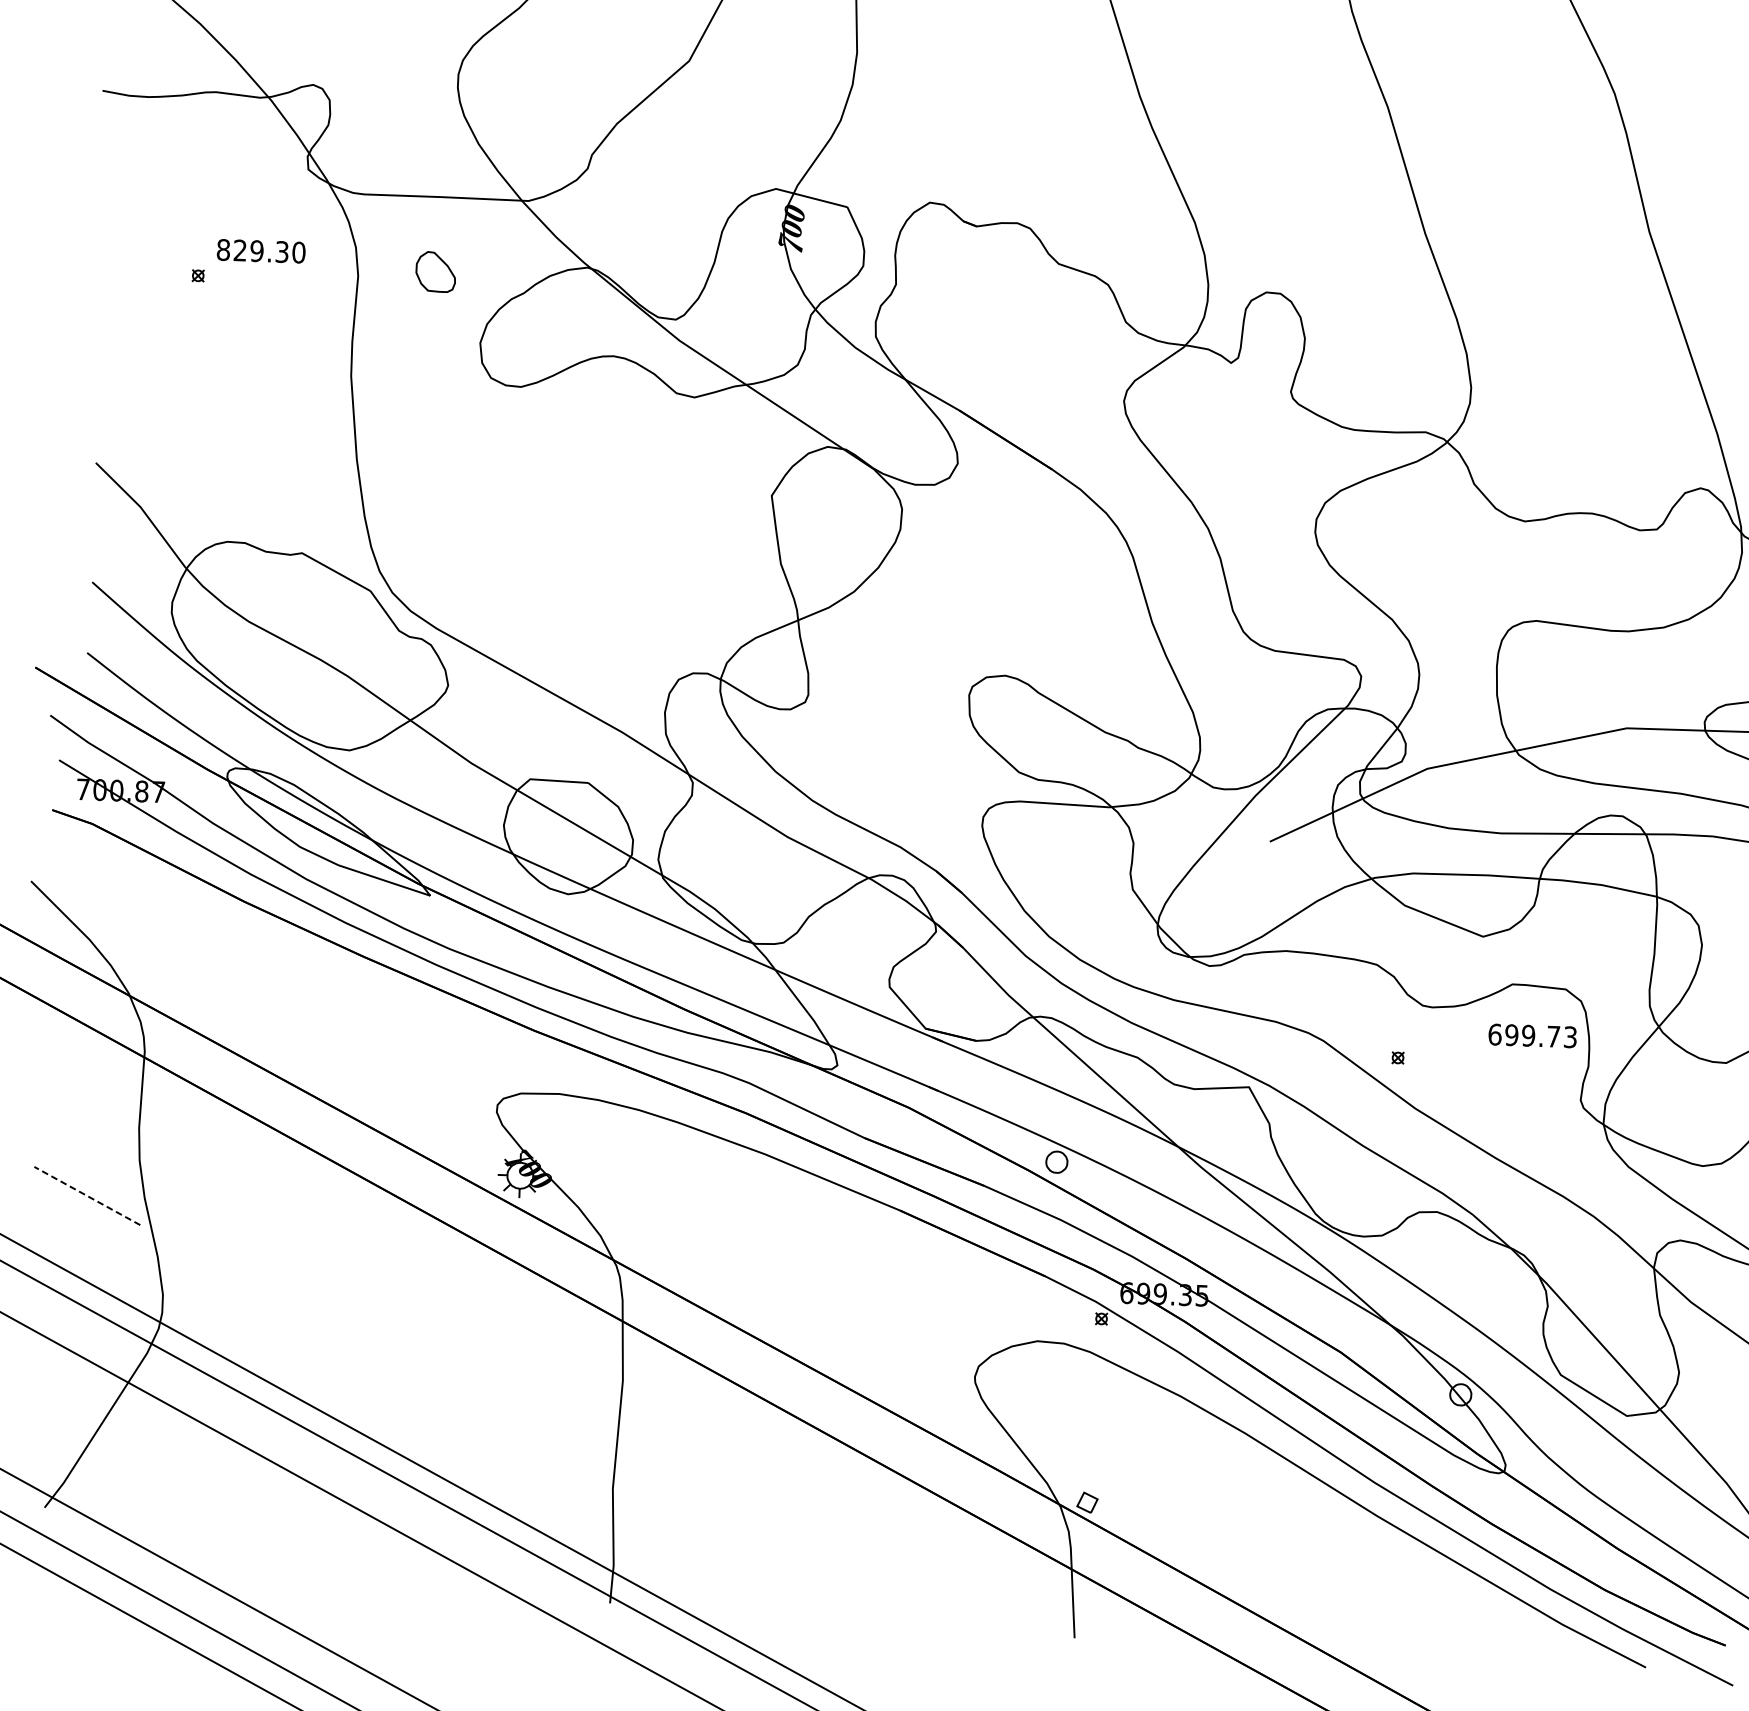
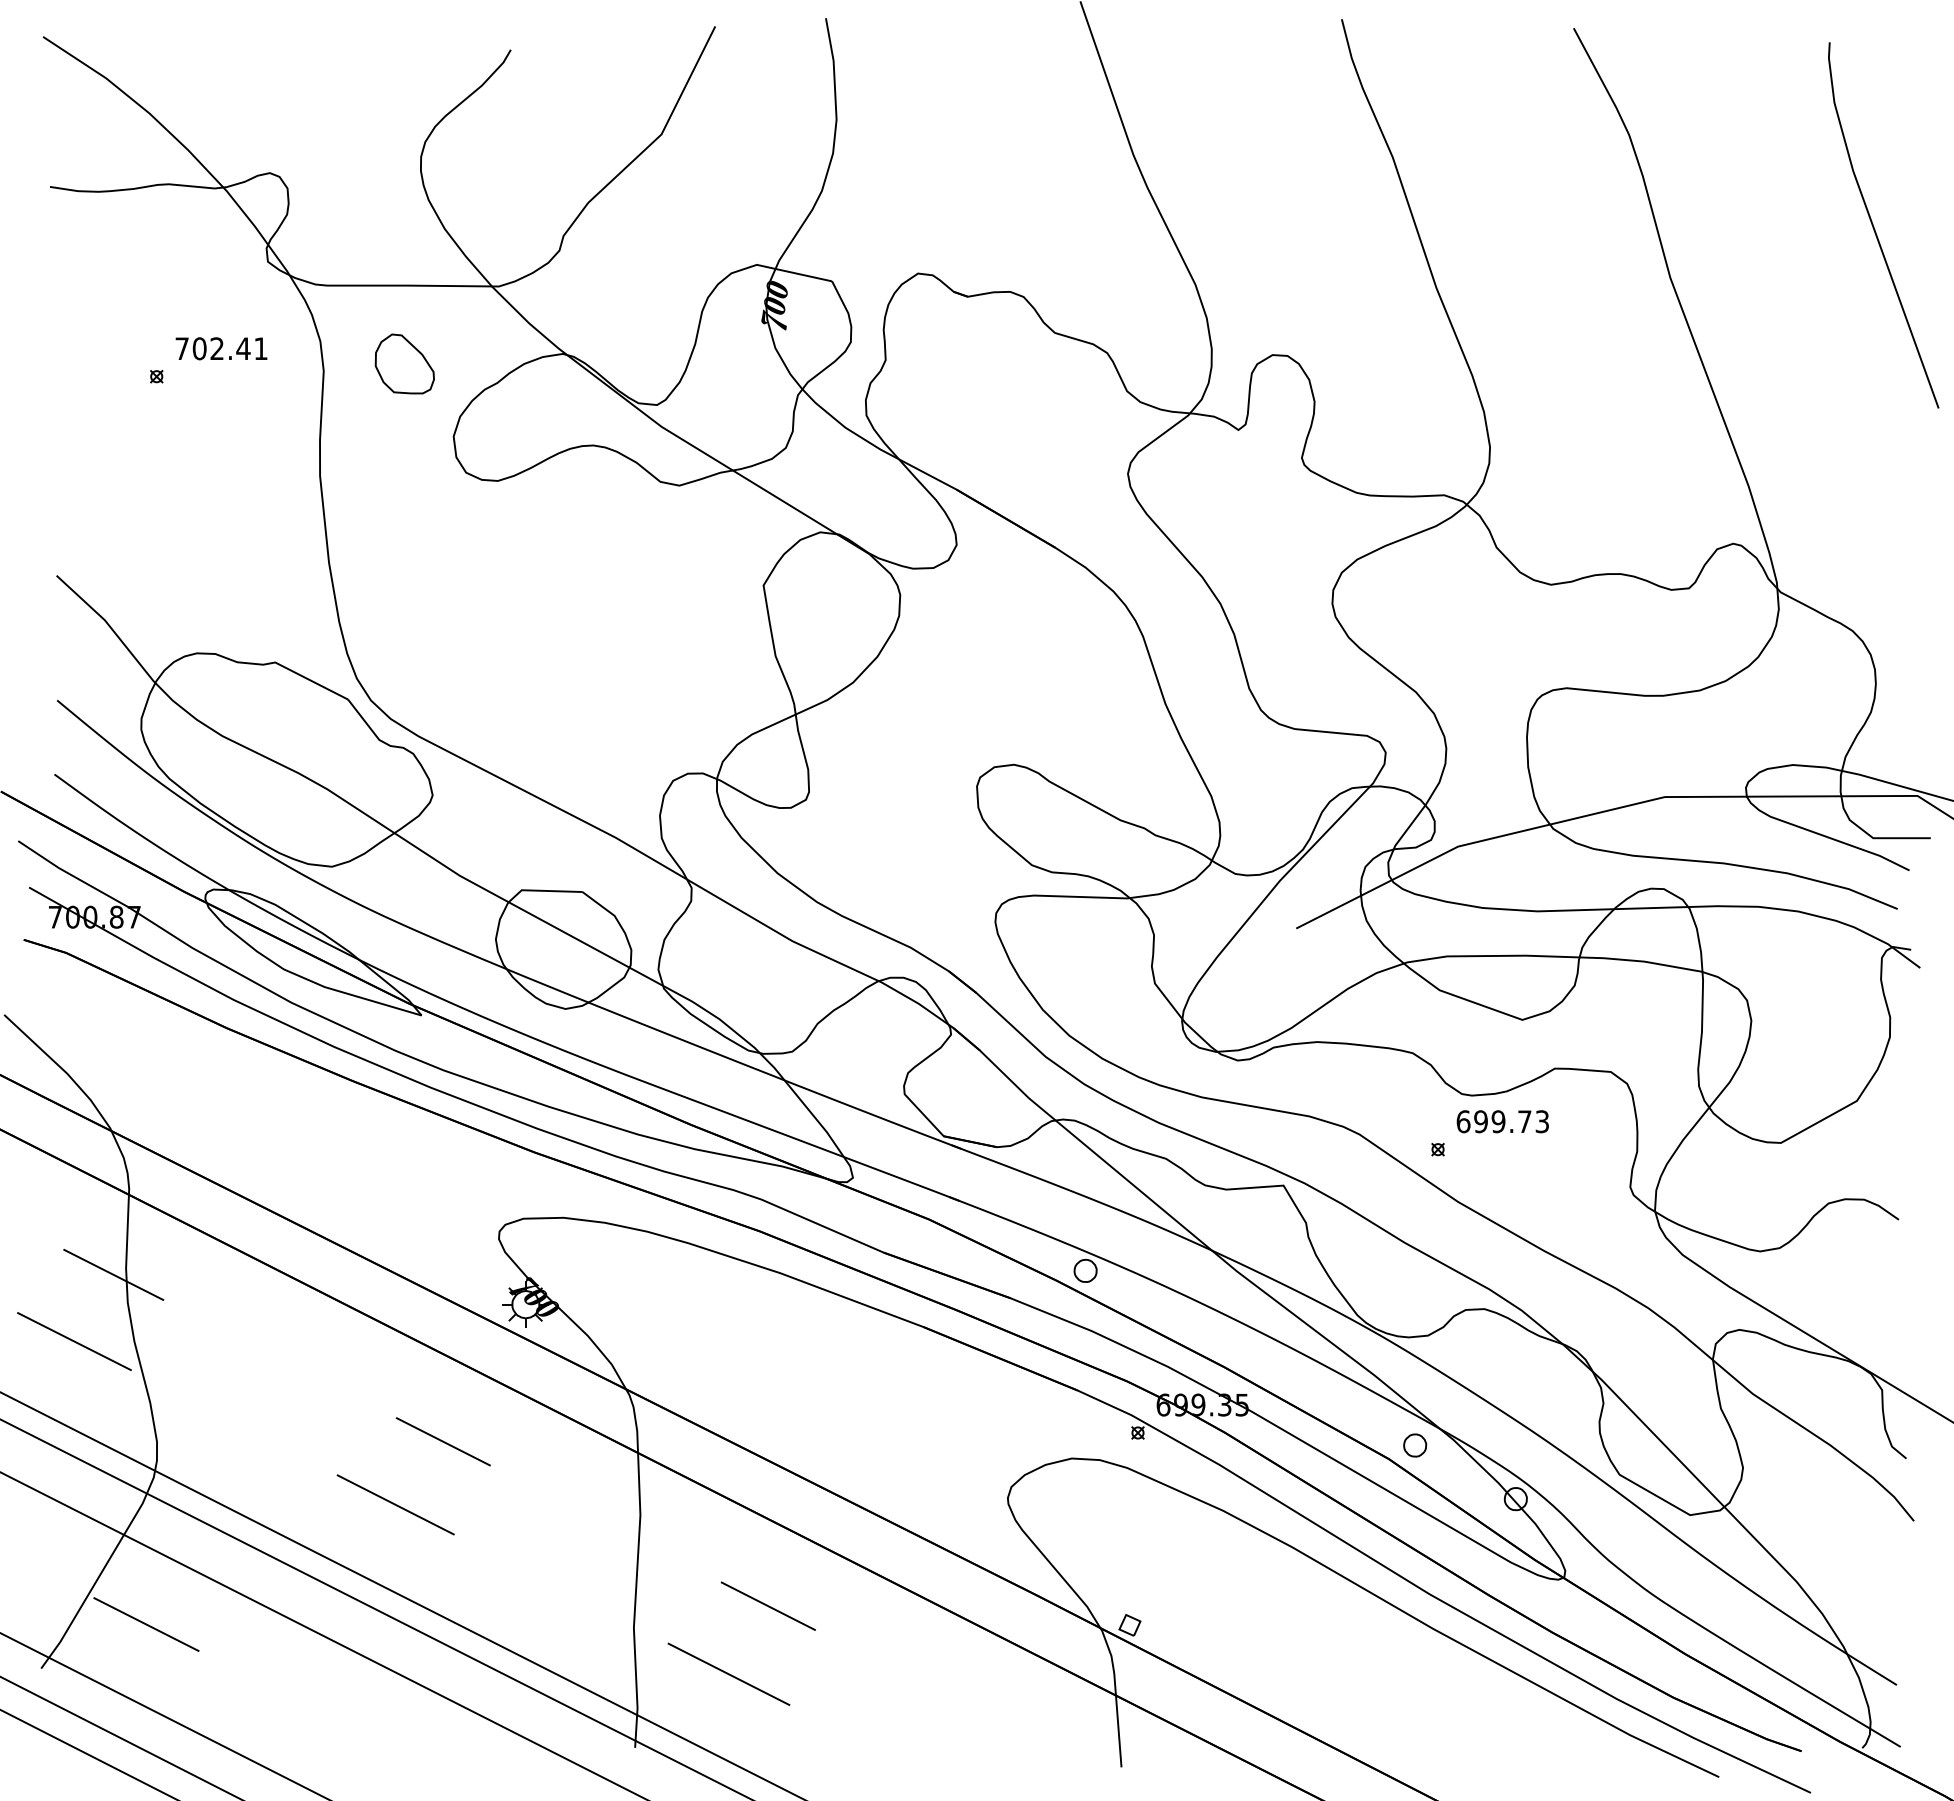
text: (261, 251) -> (221, 348), 829.30 -> 702.41
part: (435, 271) -> (404, 363), size x1.43
text: (1532, 1035) -> (1502, 1121), moved
line: (126, 1133) -> (113, 1274), added
line: (87, 1195) -> (74, 1341), dashed -> solid
line: (436, 1303) -> (442, 1441), added
part: (1366, 1340) -> (1415, 1445), added
line: (388, 1362) -> (395, 1504), added
line: (146, 1469) -> (146, 1624), added
line: (741, 1471) -> (767, 1605), added
line: (701, 1535) -> (728, 1673), added

